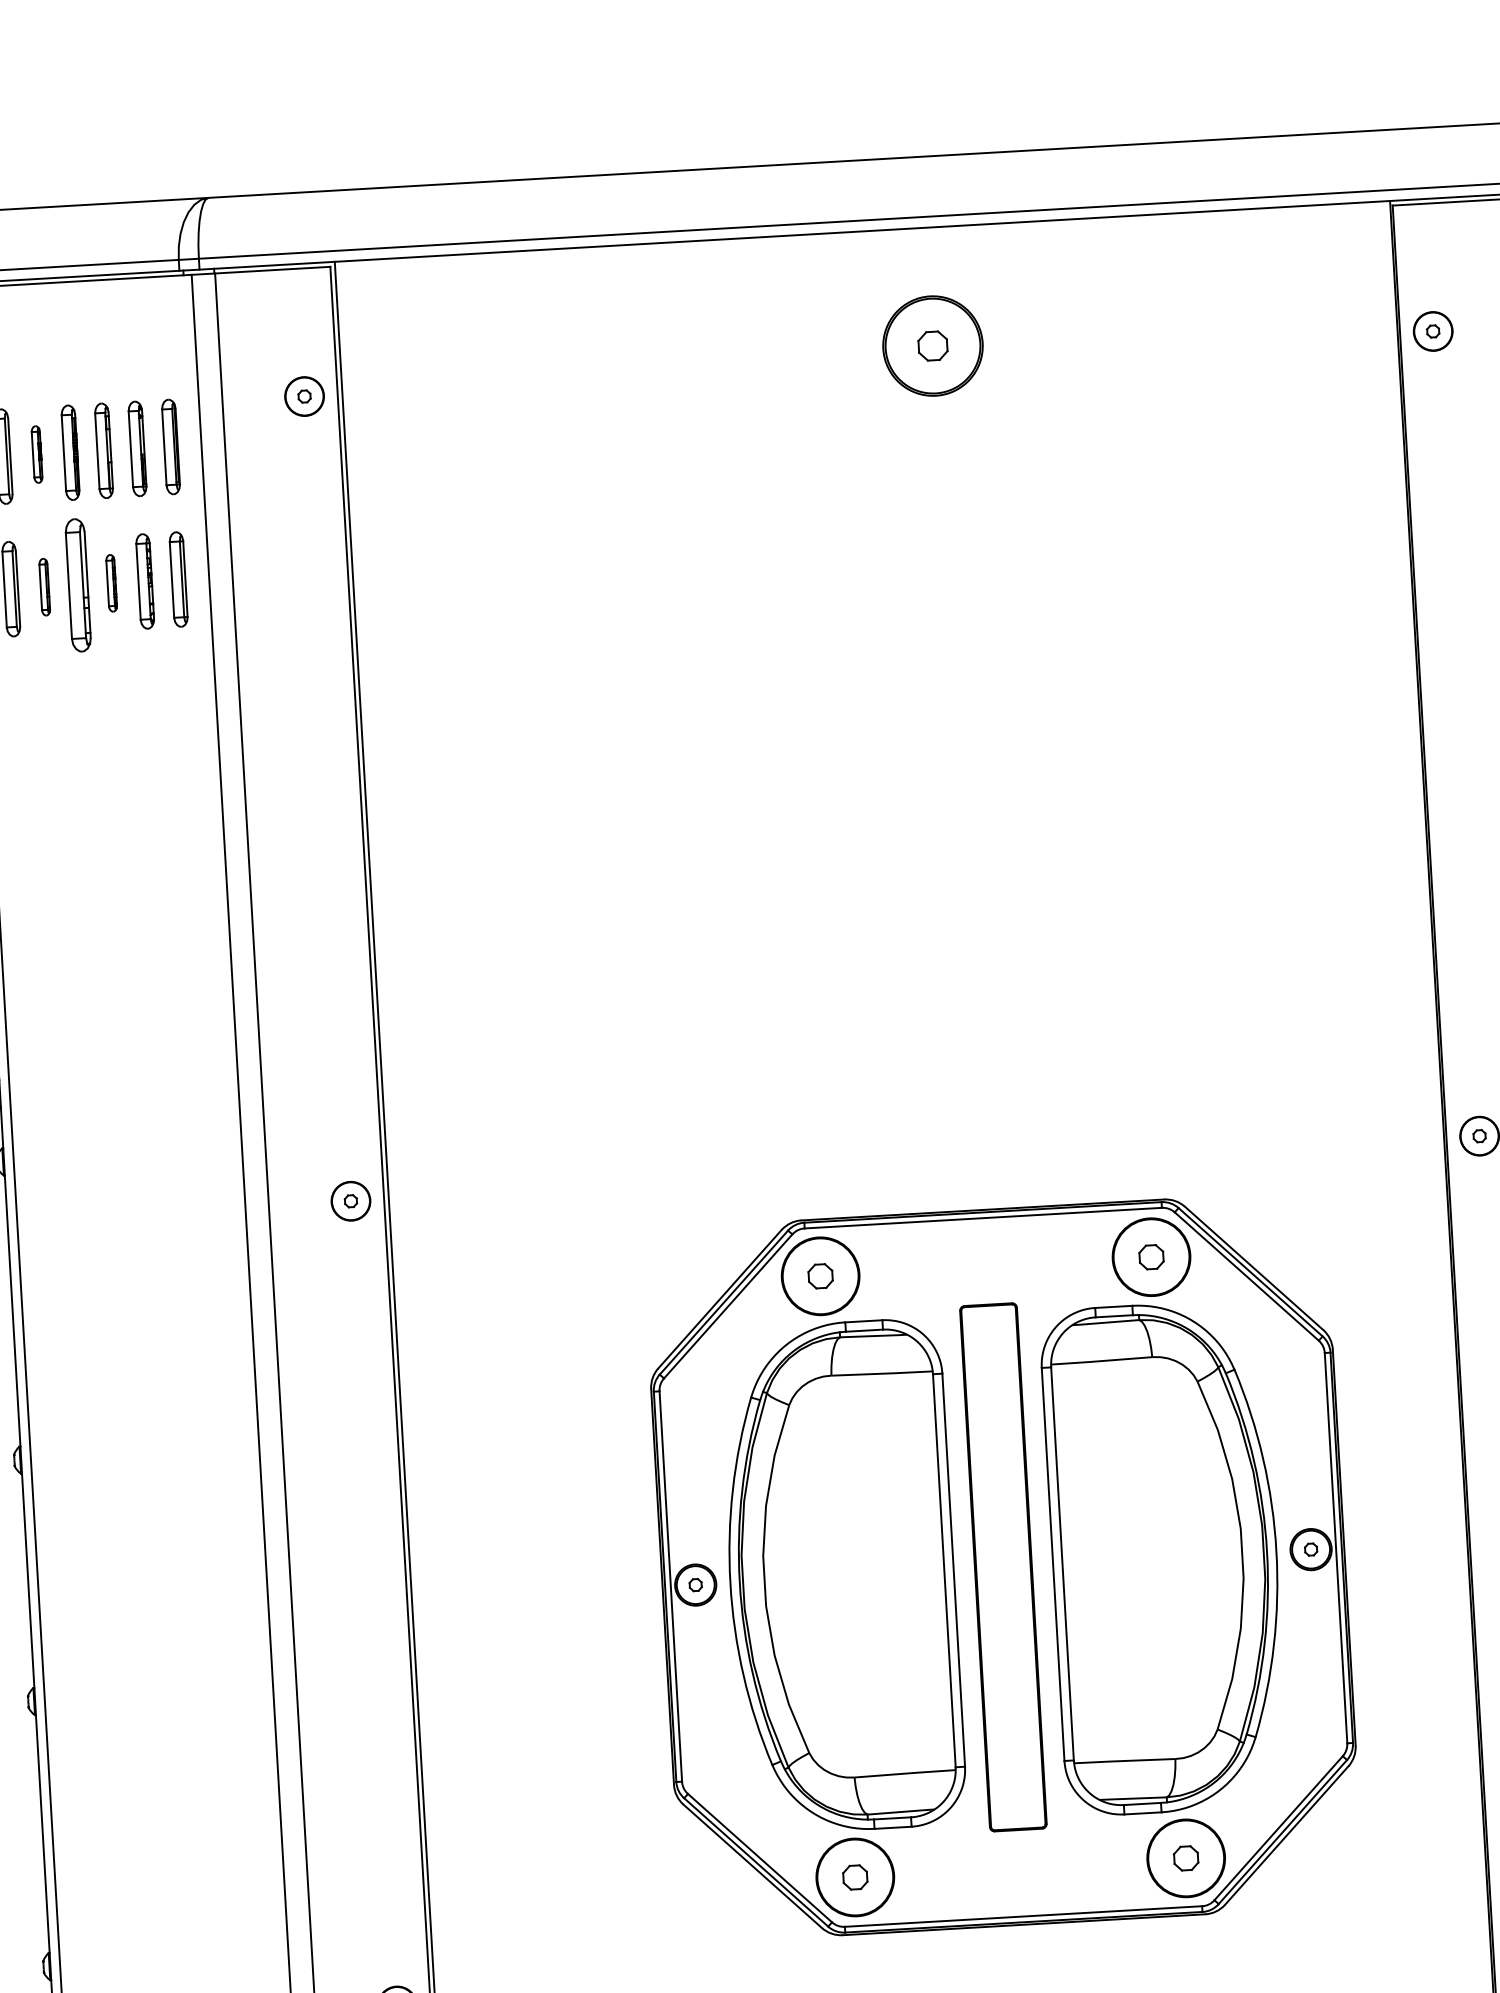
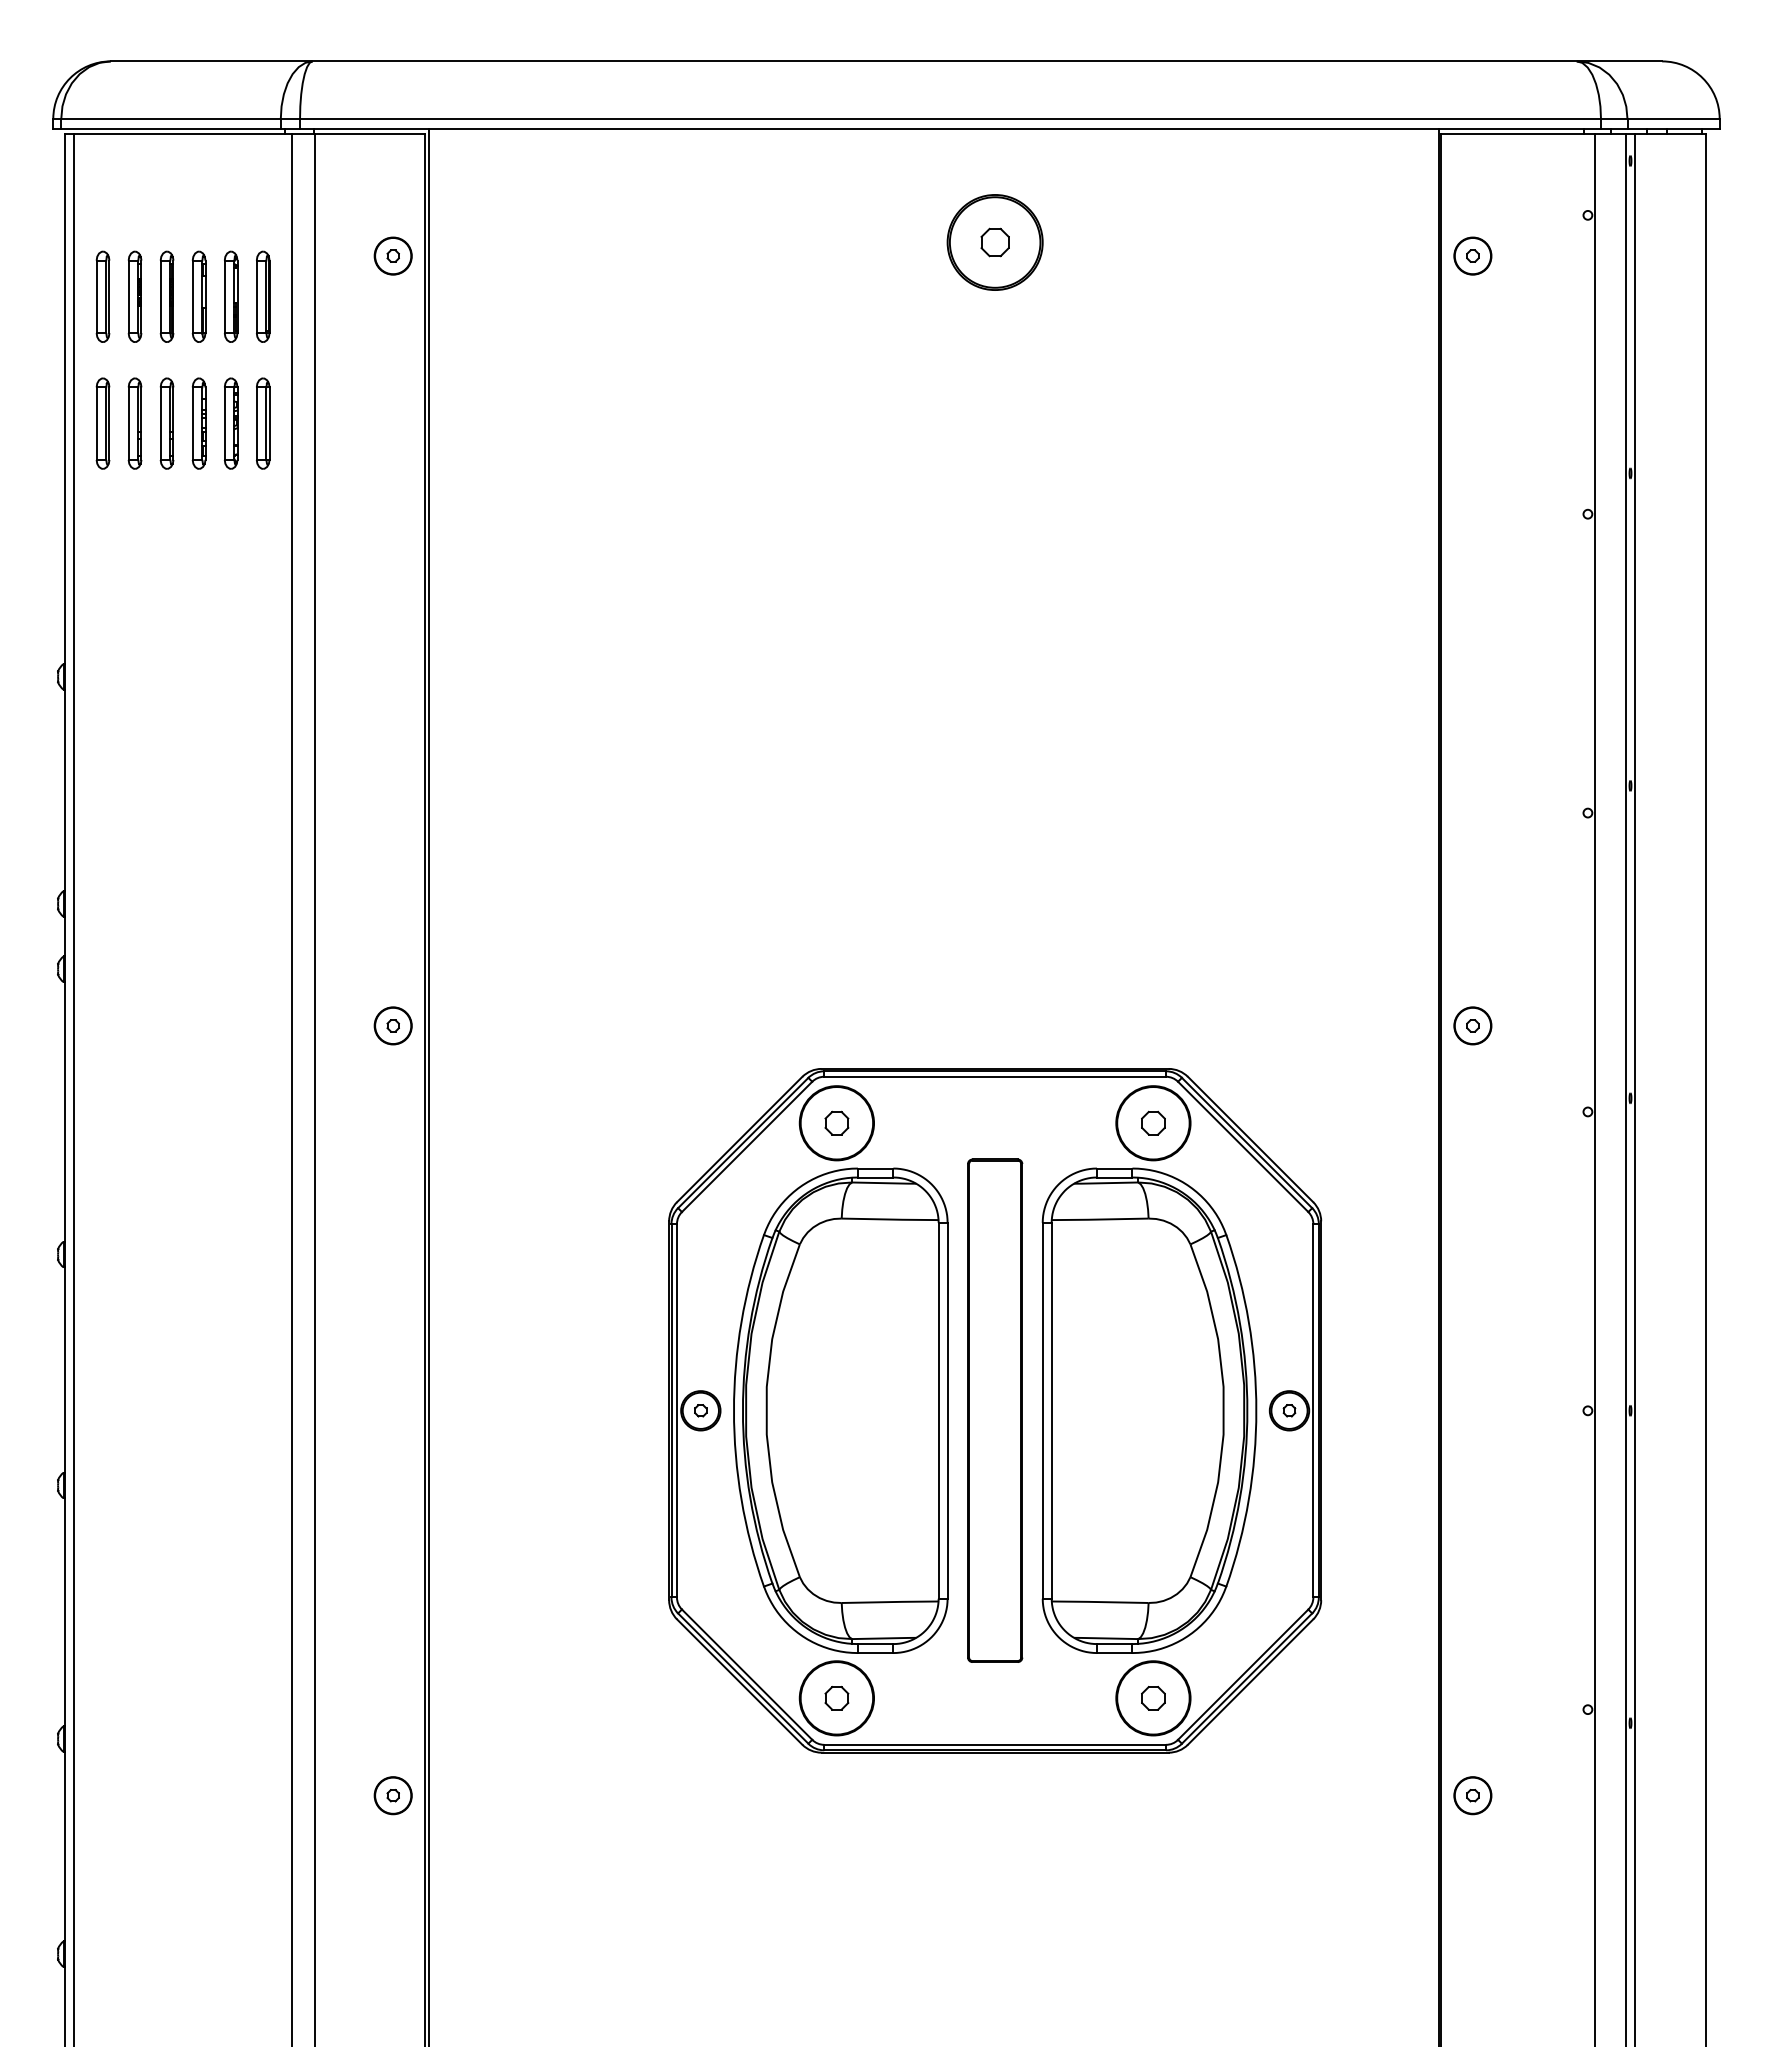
part: (36, 454) -> (134, 296), size x1.67
part: (111, 583) -> (198, 423), size x1.67
part: (77, 585) -> (166, 423), size x0.71
part: (44, 587) -> (134, 423), size x1.67

